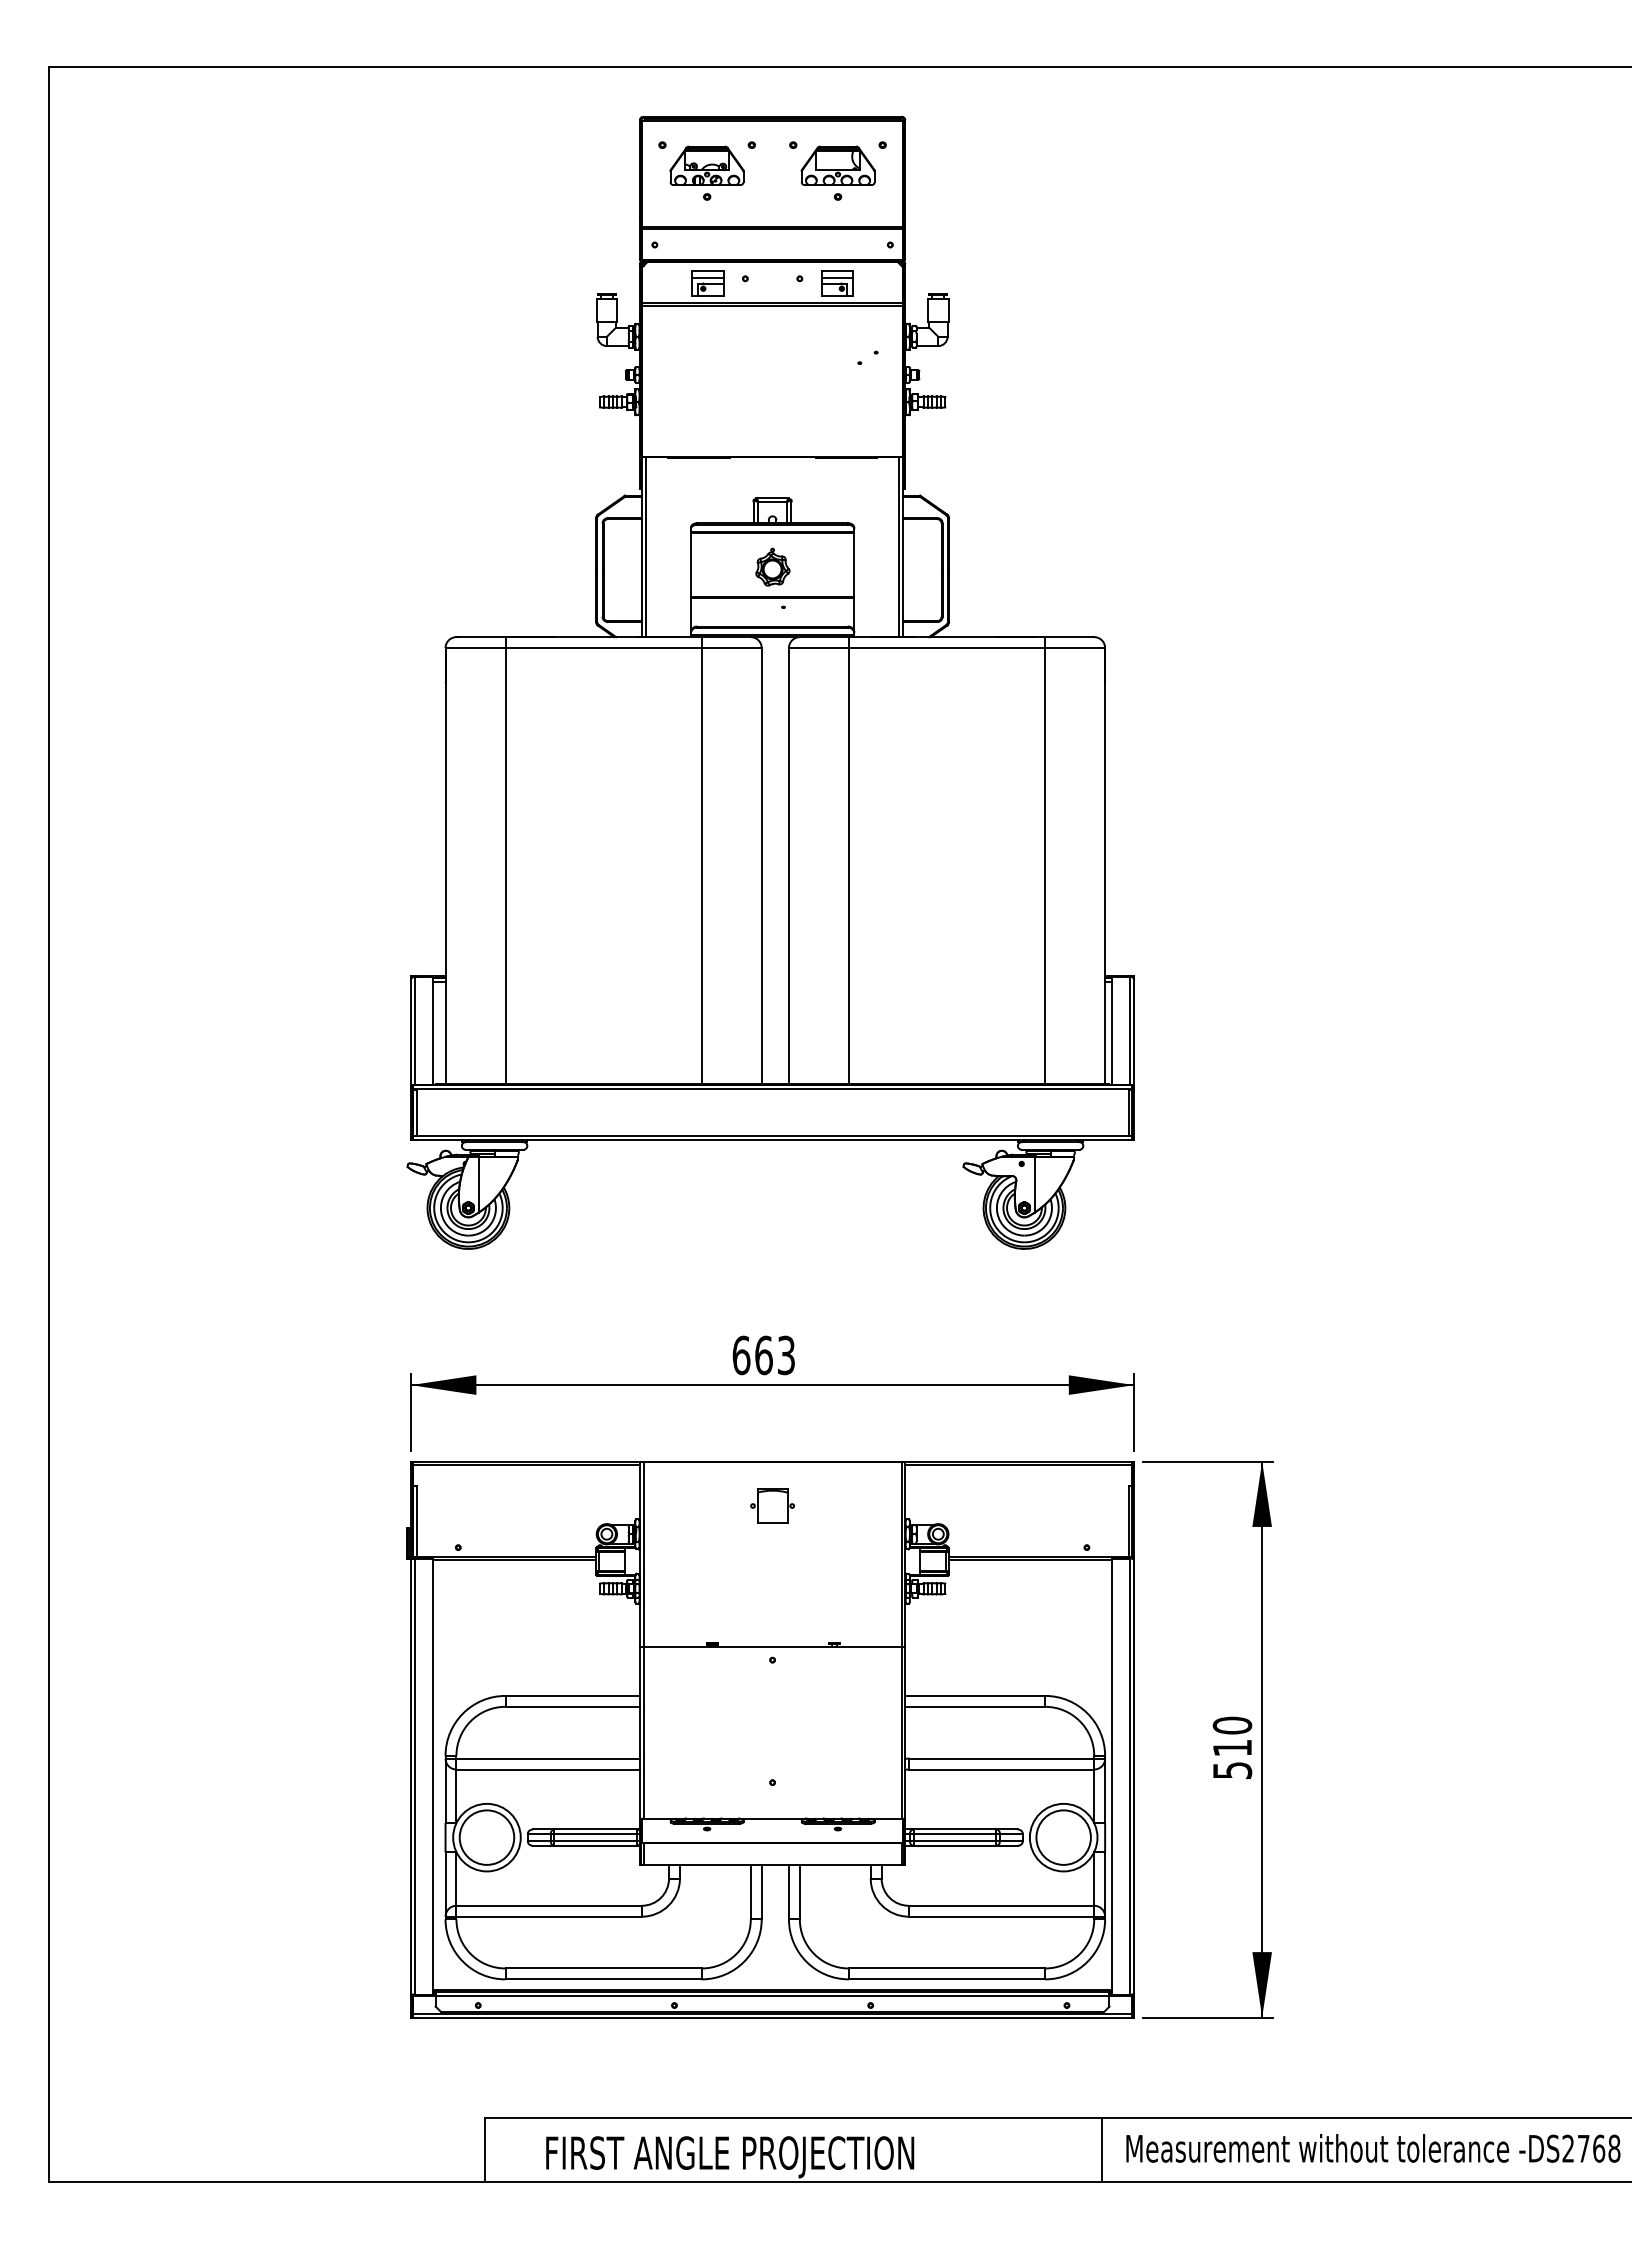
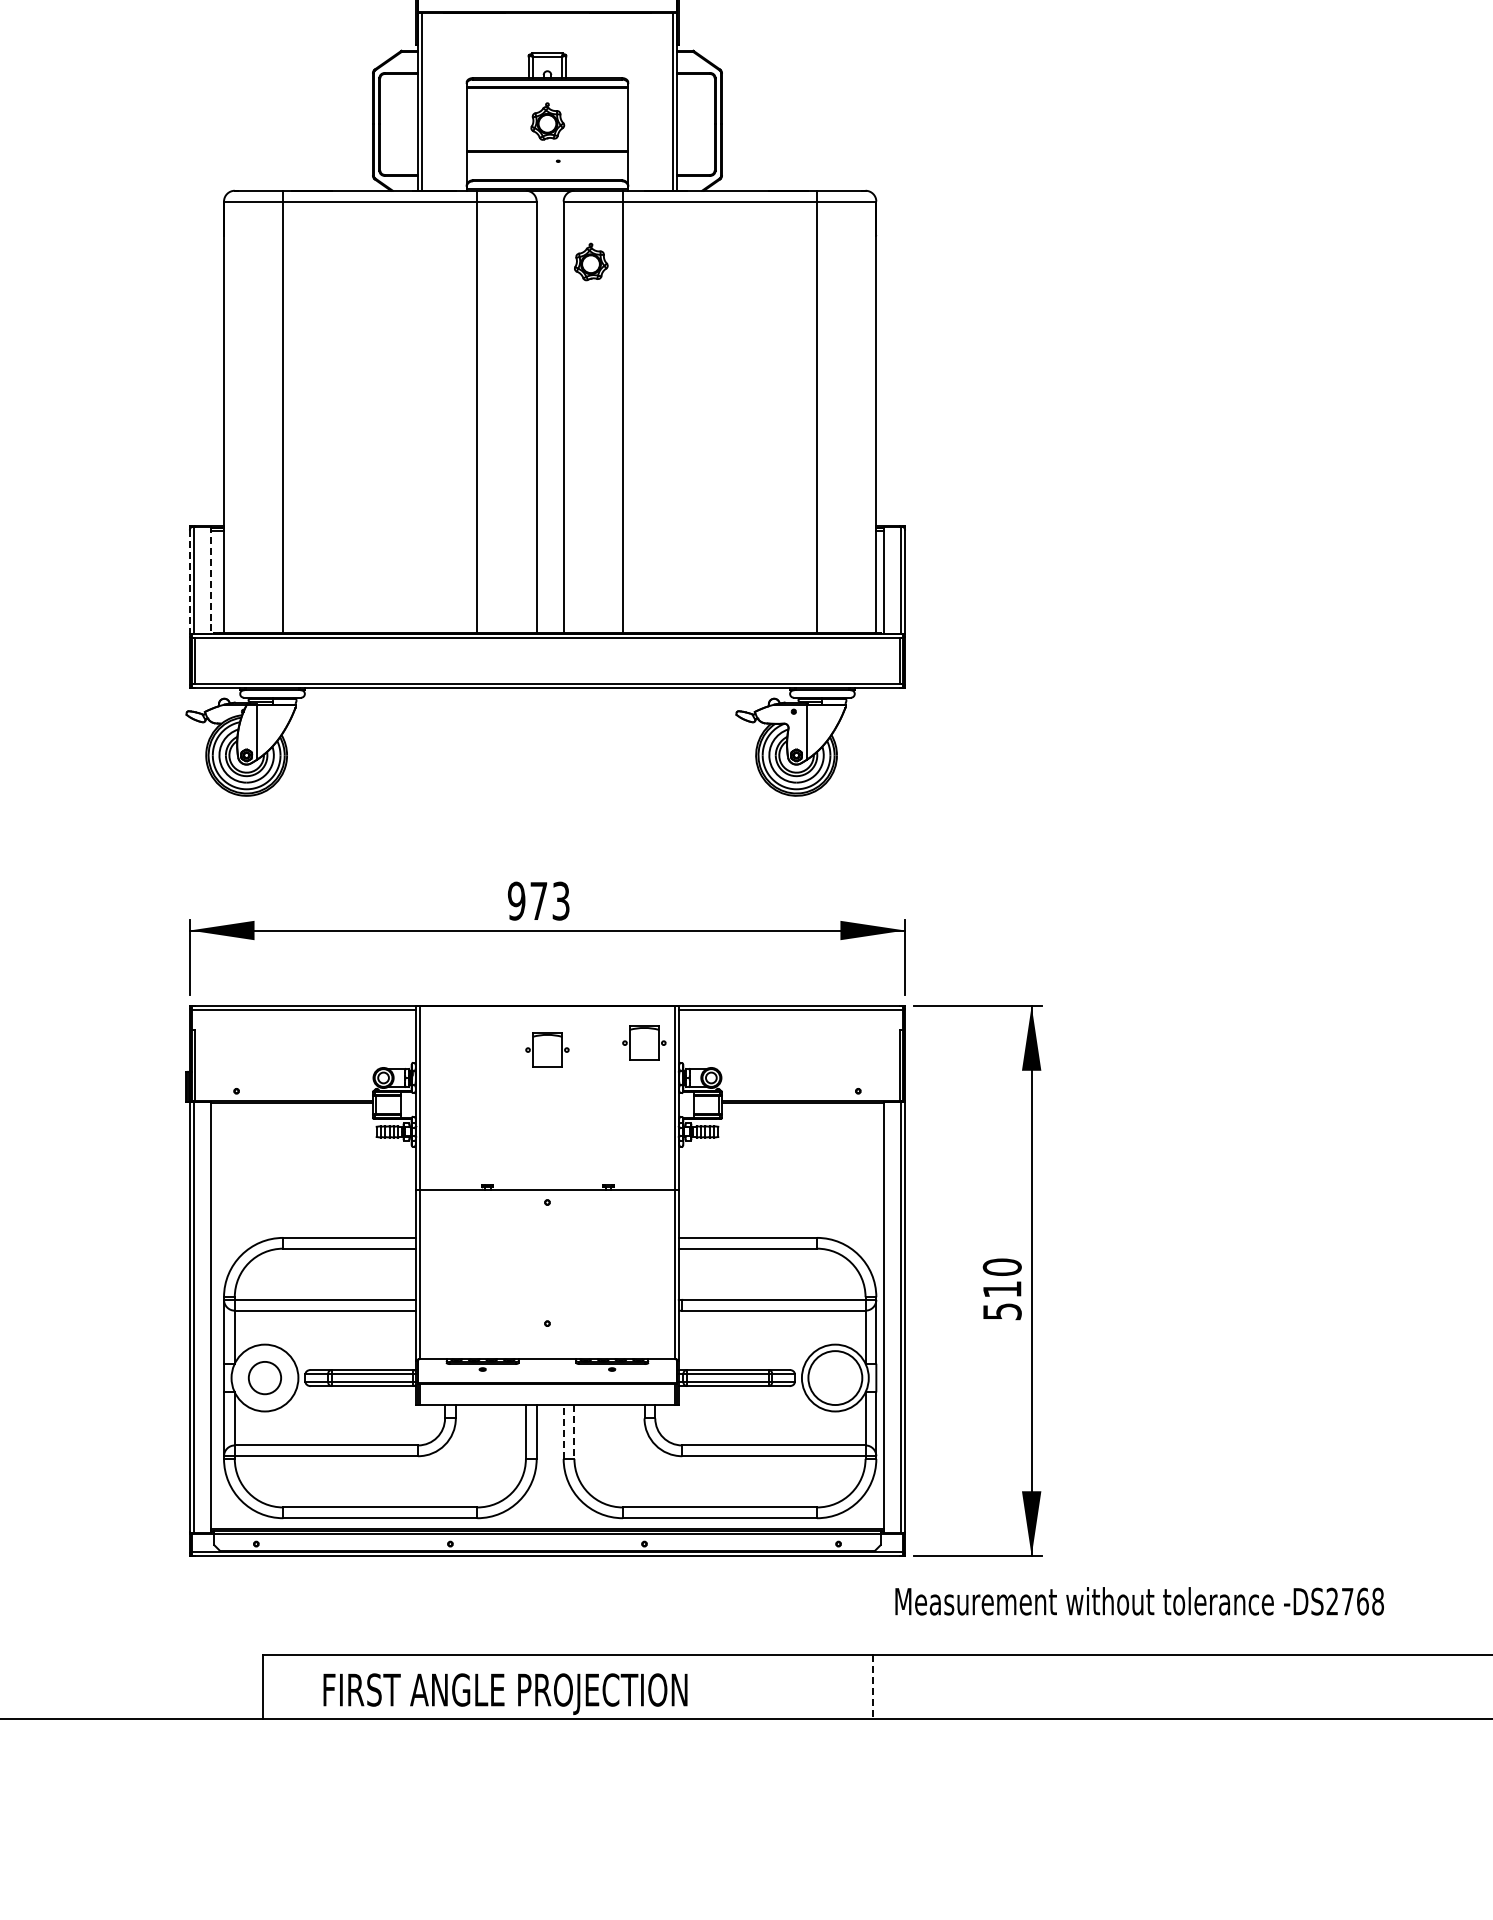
part: (816, 708) -> (590, 261), added
line: (432, 1031) -> (211, 580), solid -> dashed
line: (410, 1033) -> (189, 582), solid -> dashed
text: (752, 1355) -> (527, 901), 663 -> 973
part: (870, 1498) -> (644, 1042), added
circle: (486, 1837) -> (264, 1377), size x0.6
line: (788, 1891) -> (563, 1431), solid -> dashed
line: (799, 1892) -> (574, 1432), solid -> dashed
text: (1373, 2148) -> (1139, 1601), moved
line: (1101, 2150) -> (872, 1687), solid -> dashed

